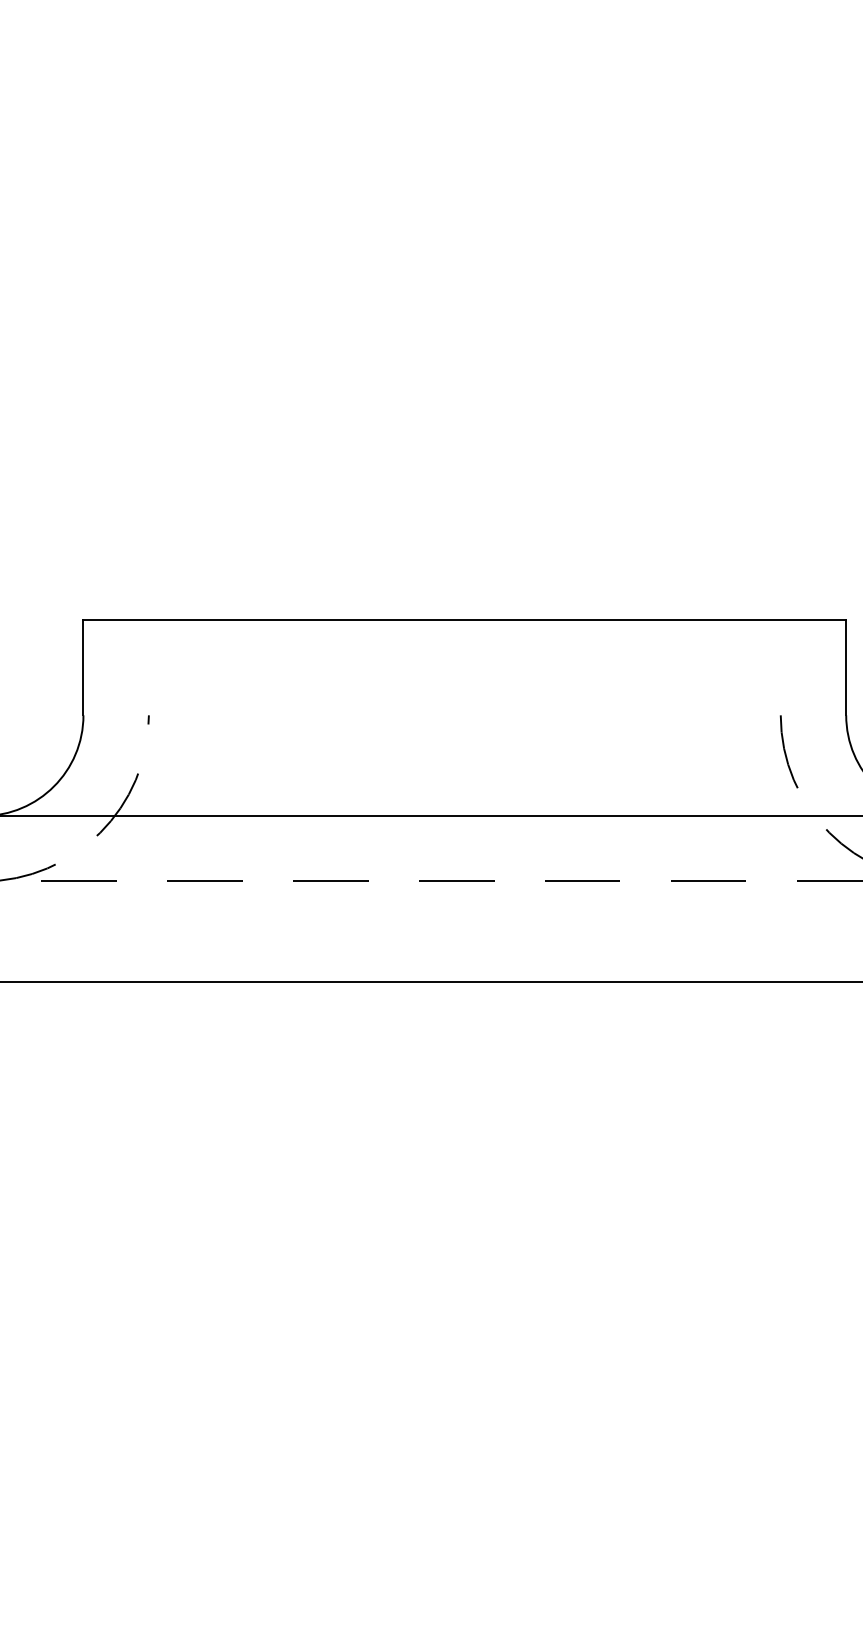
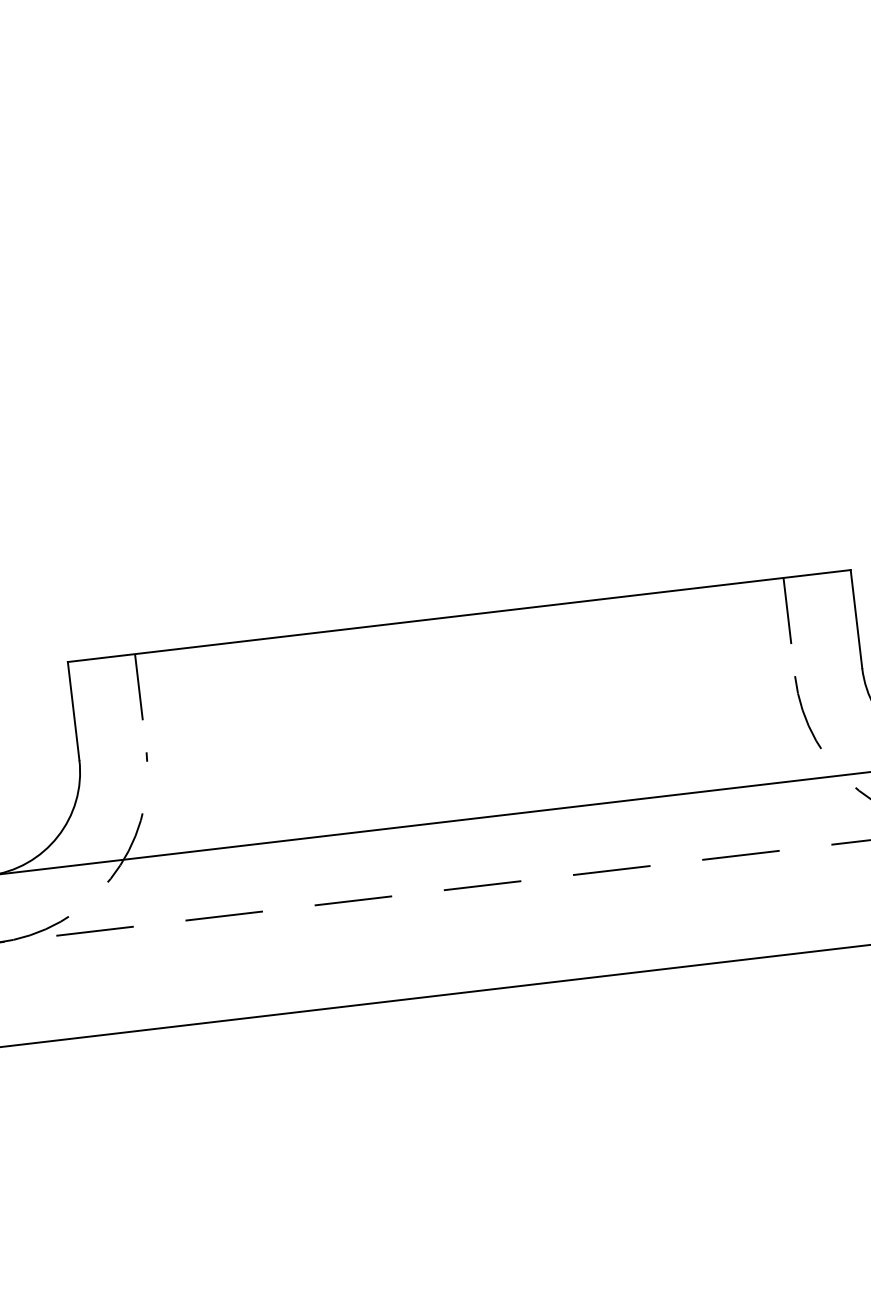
line: (148, 651) -> (138, 686), added
line: (780, 651) -> (787, 610), added

